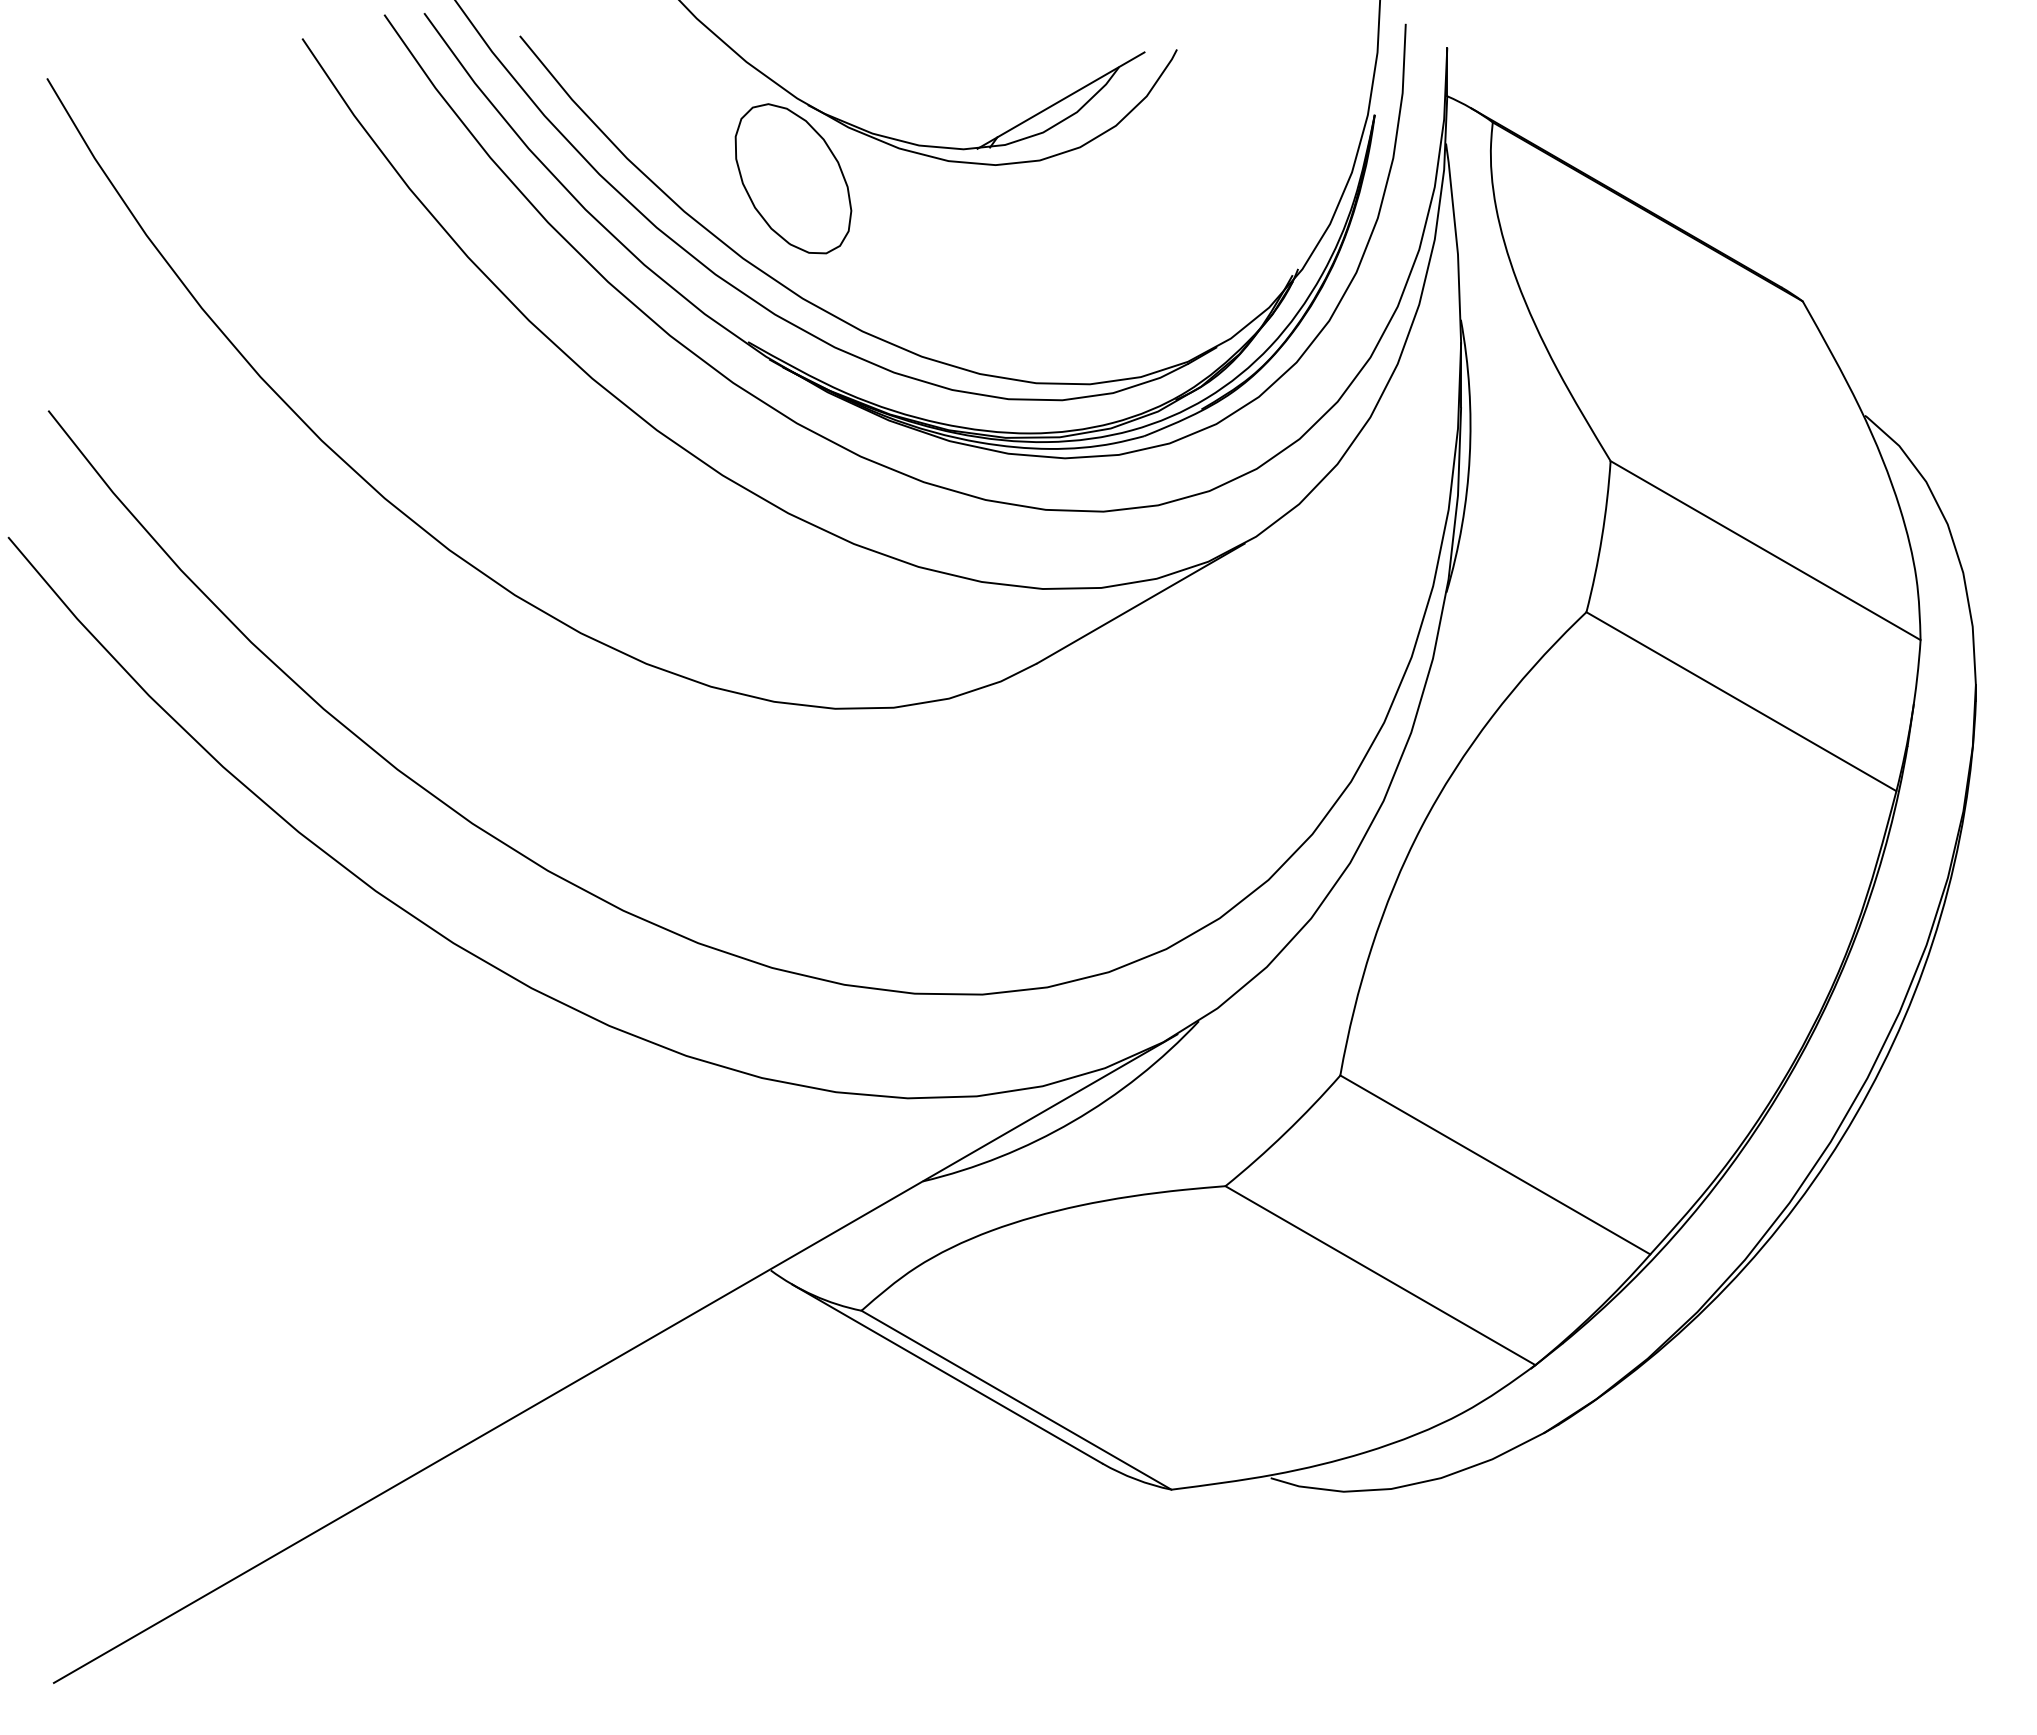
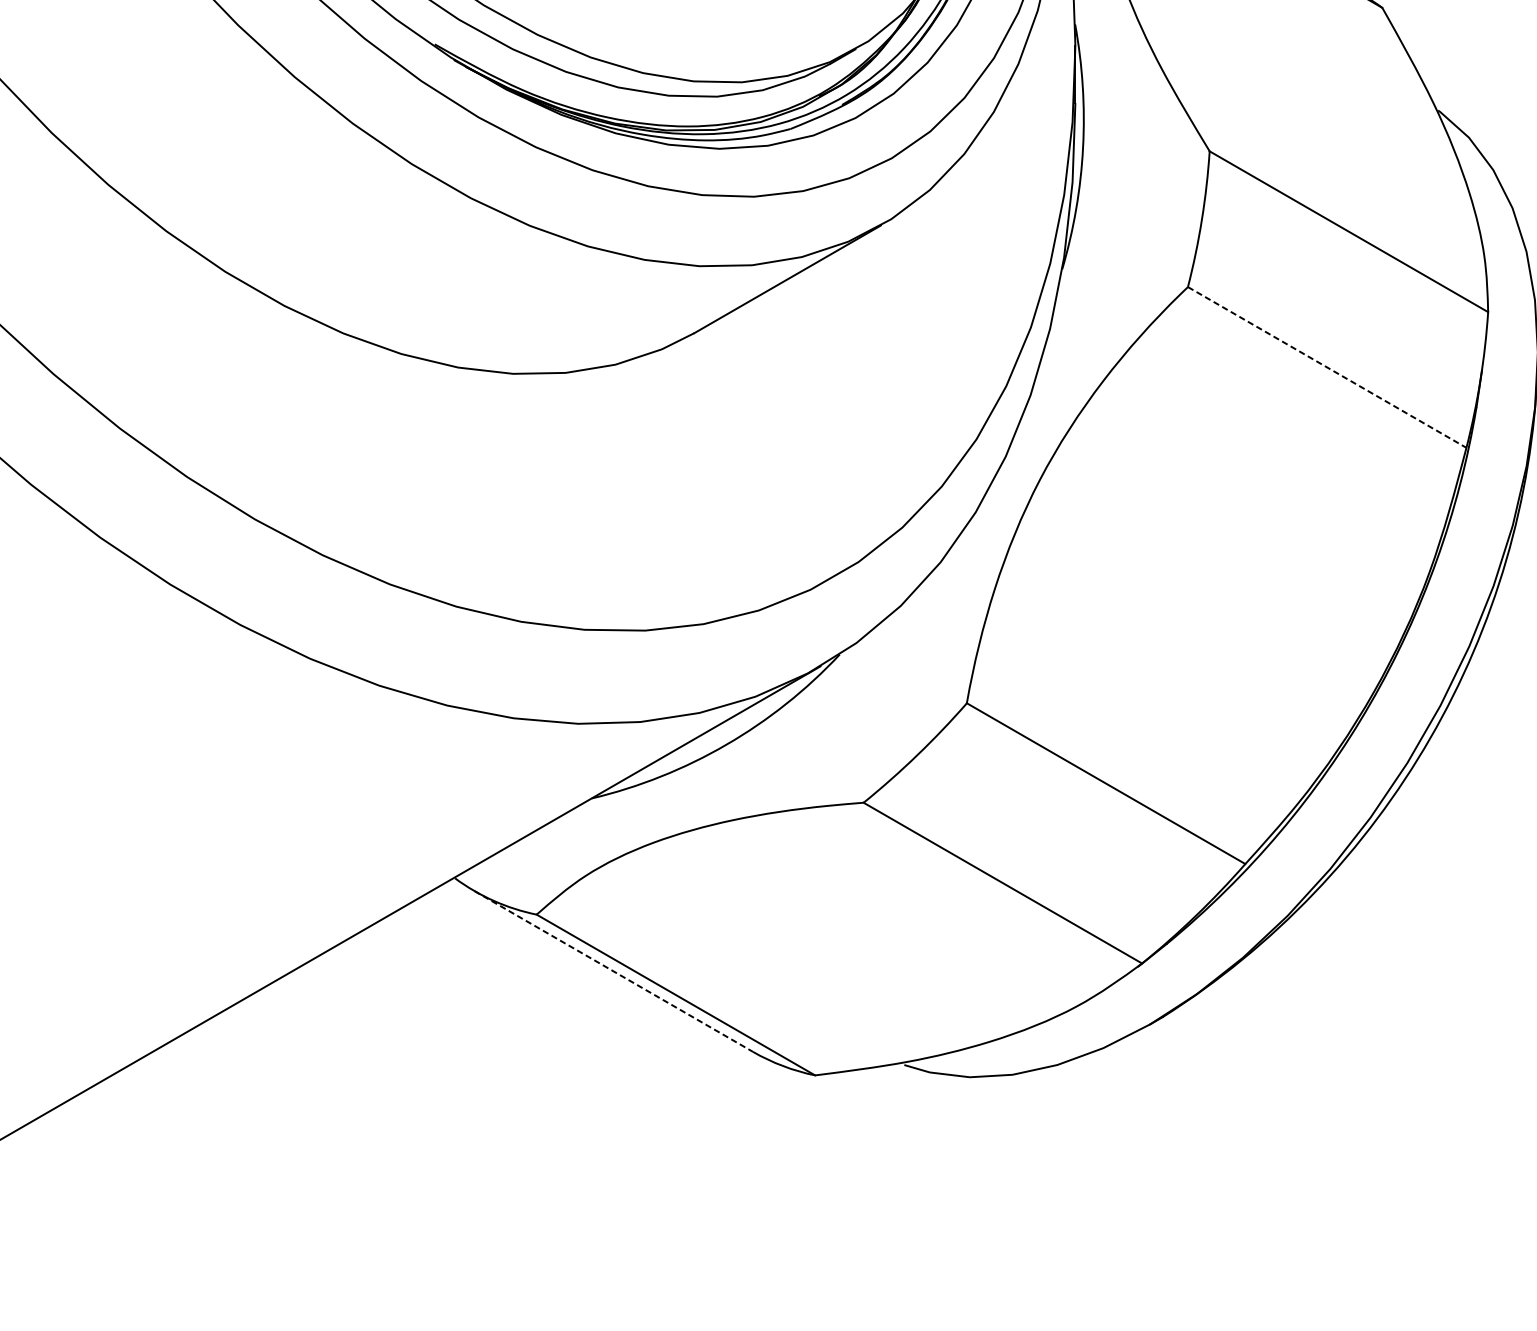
line: (1741, 701) -> (1327, 367), solid -> dashed
line: (947, 1374) -> (613, 971), solid -> dashed

